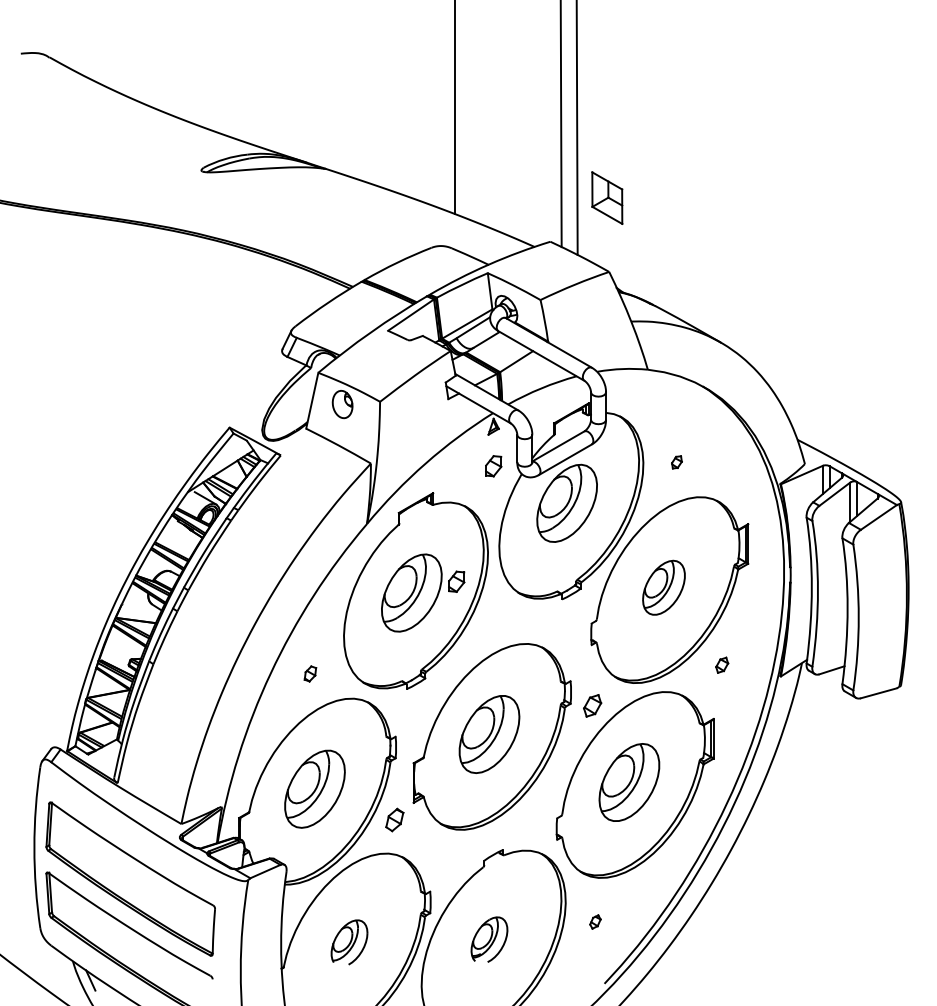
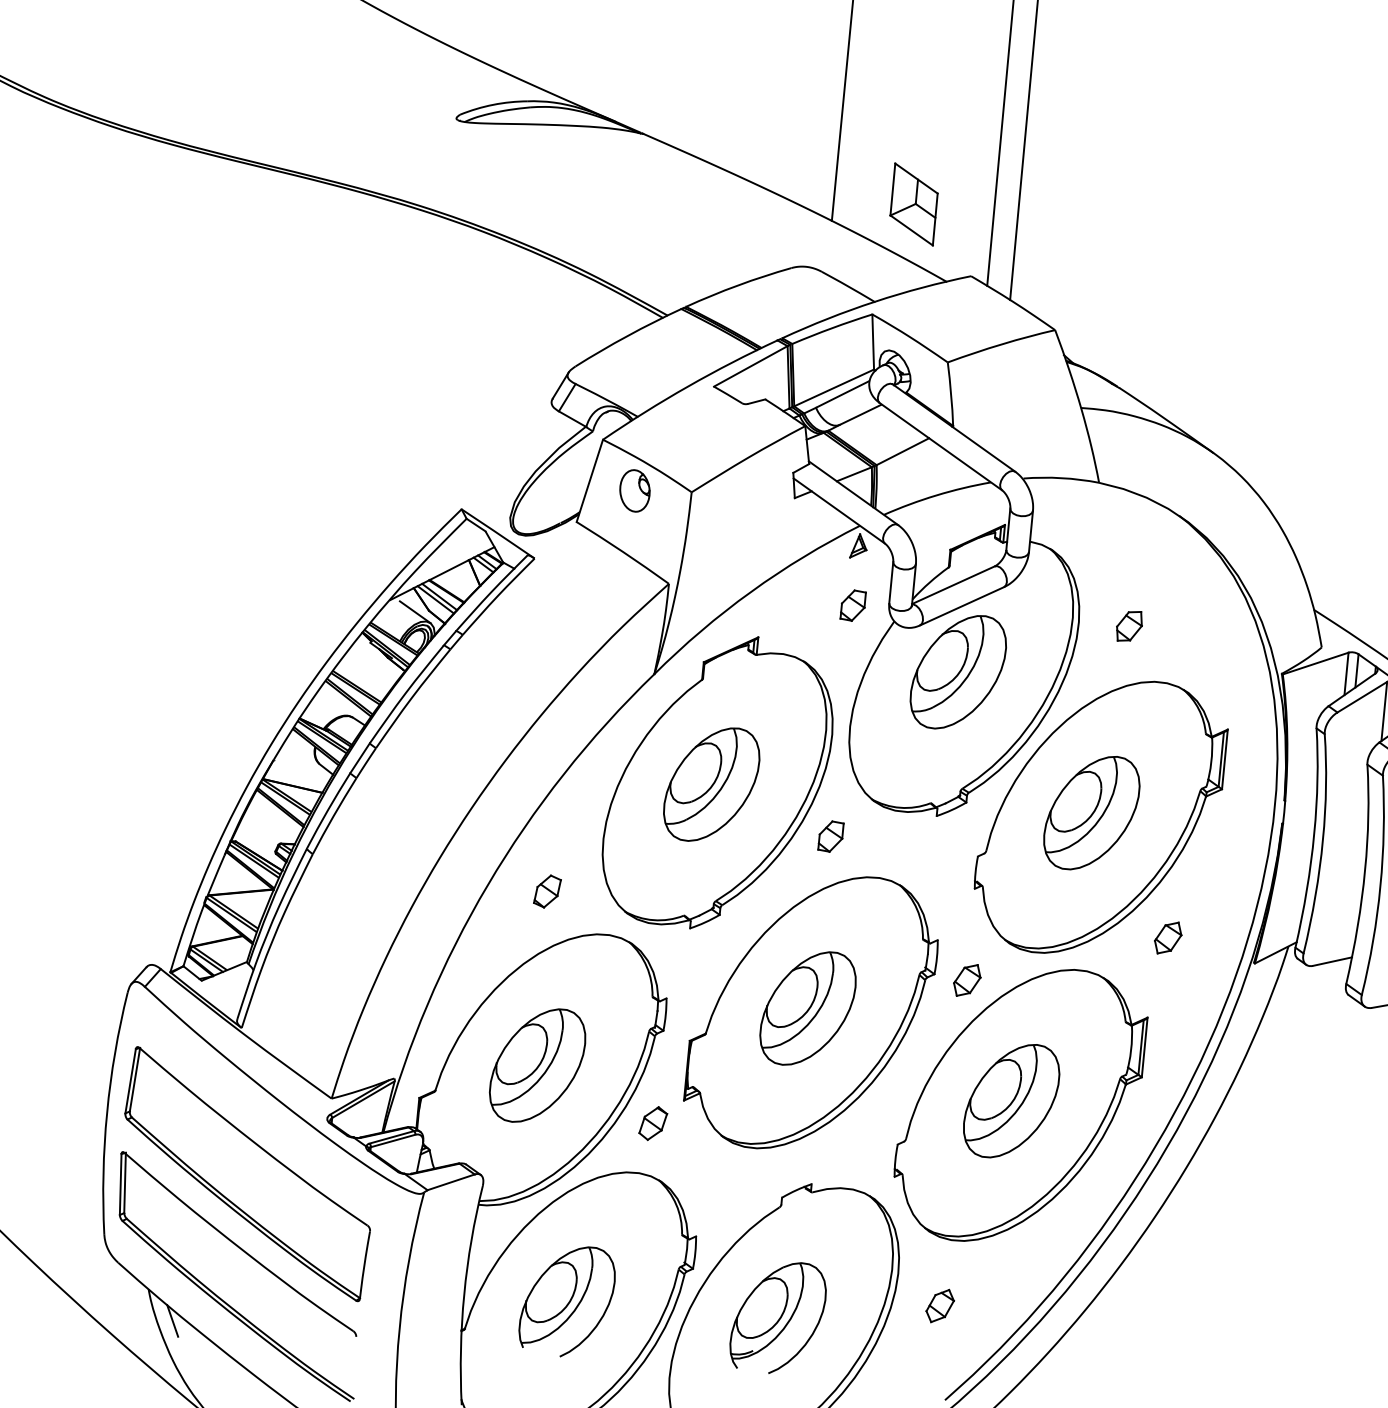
part: (607, 197) -> (914, 203), moved
part: (676, 462) -> (1128, 626), size x1.67
part: (456, 581) -> (830, 836), moved
part: (663, 587) -> (1091, 812), size x1.43
part: (721, 665) -> (1167, 938), size x1.43
part: (310, 673) -> (547, 890), size x1.43
part: (595, 921) -> (940, 1305), size x1.67
part: (489, 939) -> (778, 1316), size x1.67
part: (349, 942) -> (567, 1301), size x1.67

